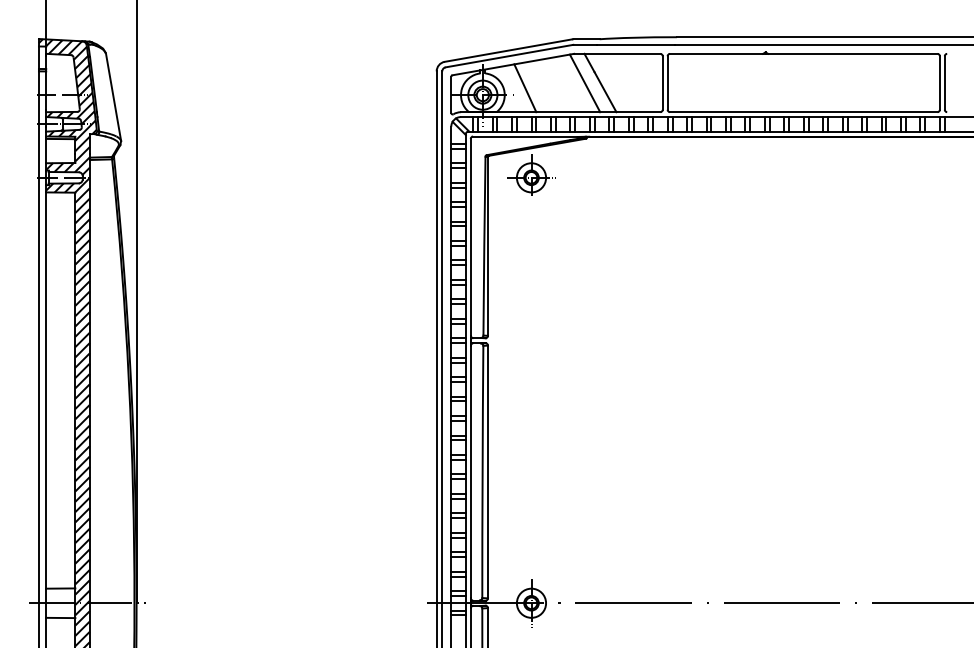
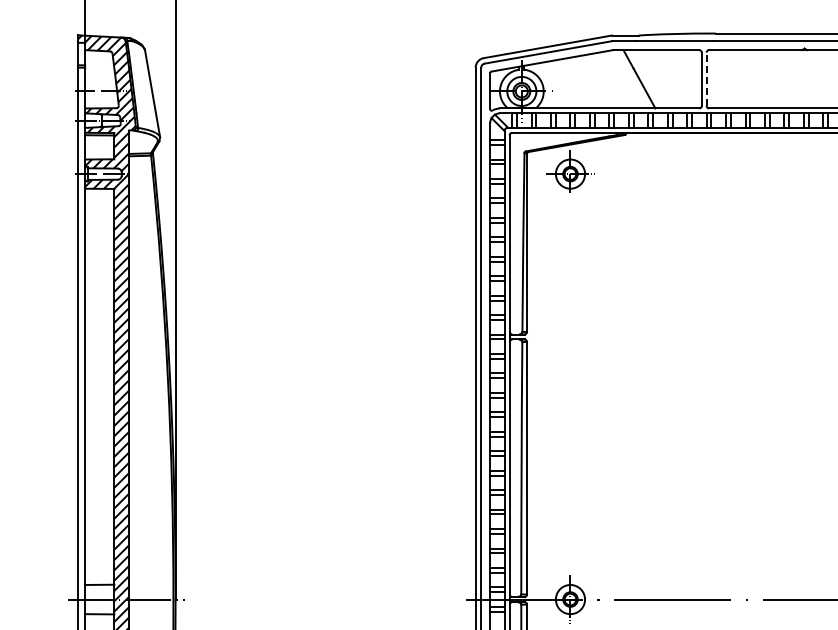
line: (584, 83) -> (623, 79), removed
line: (667, 83) -> (706, 79), solid -> dashed
line: (525, 88) -> (564, 84), removed

